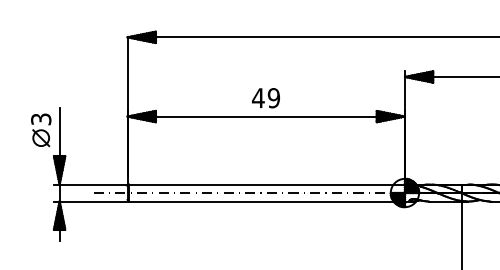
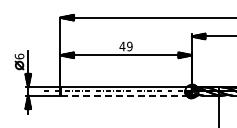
text: (41, 119) -> (19, 56), 3 -> 6
line: (268, 201) -> (127, 95), solid -> dashed

